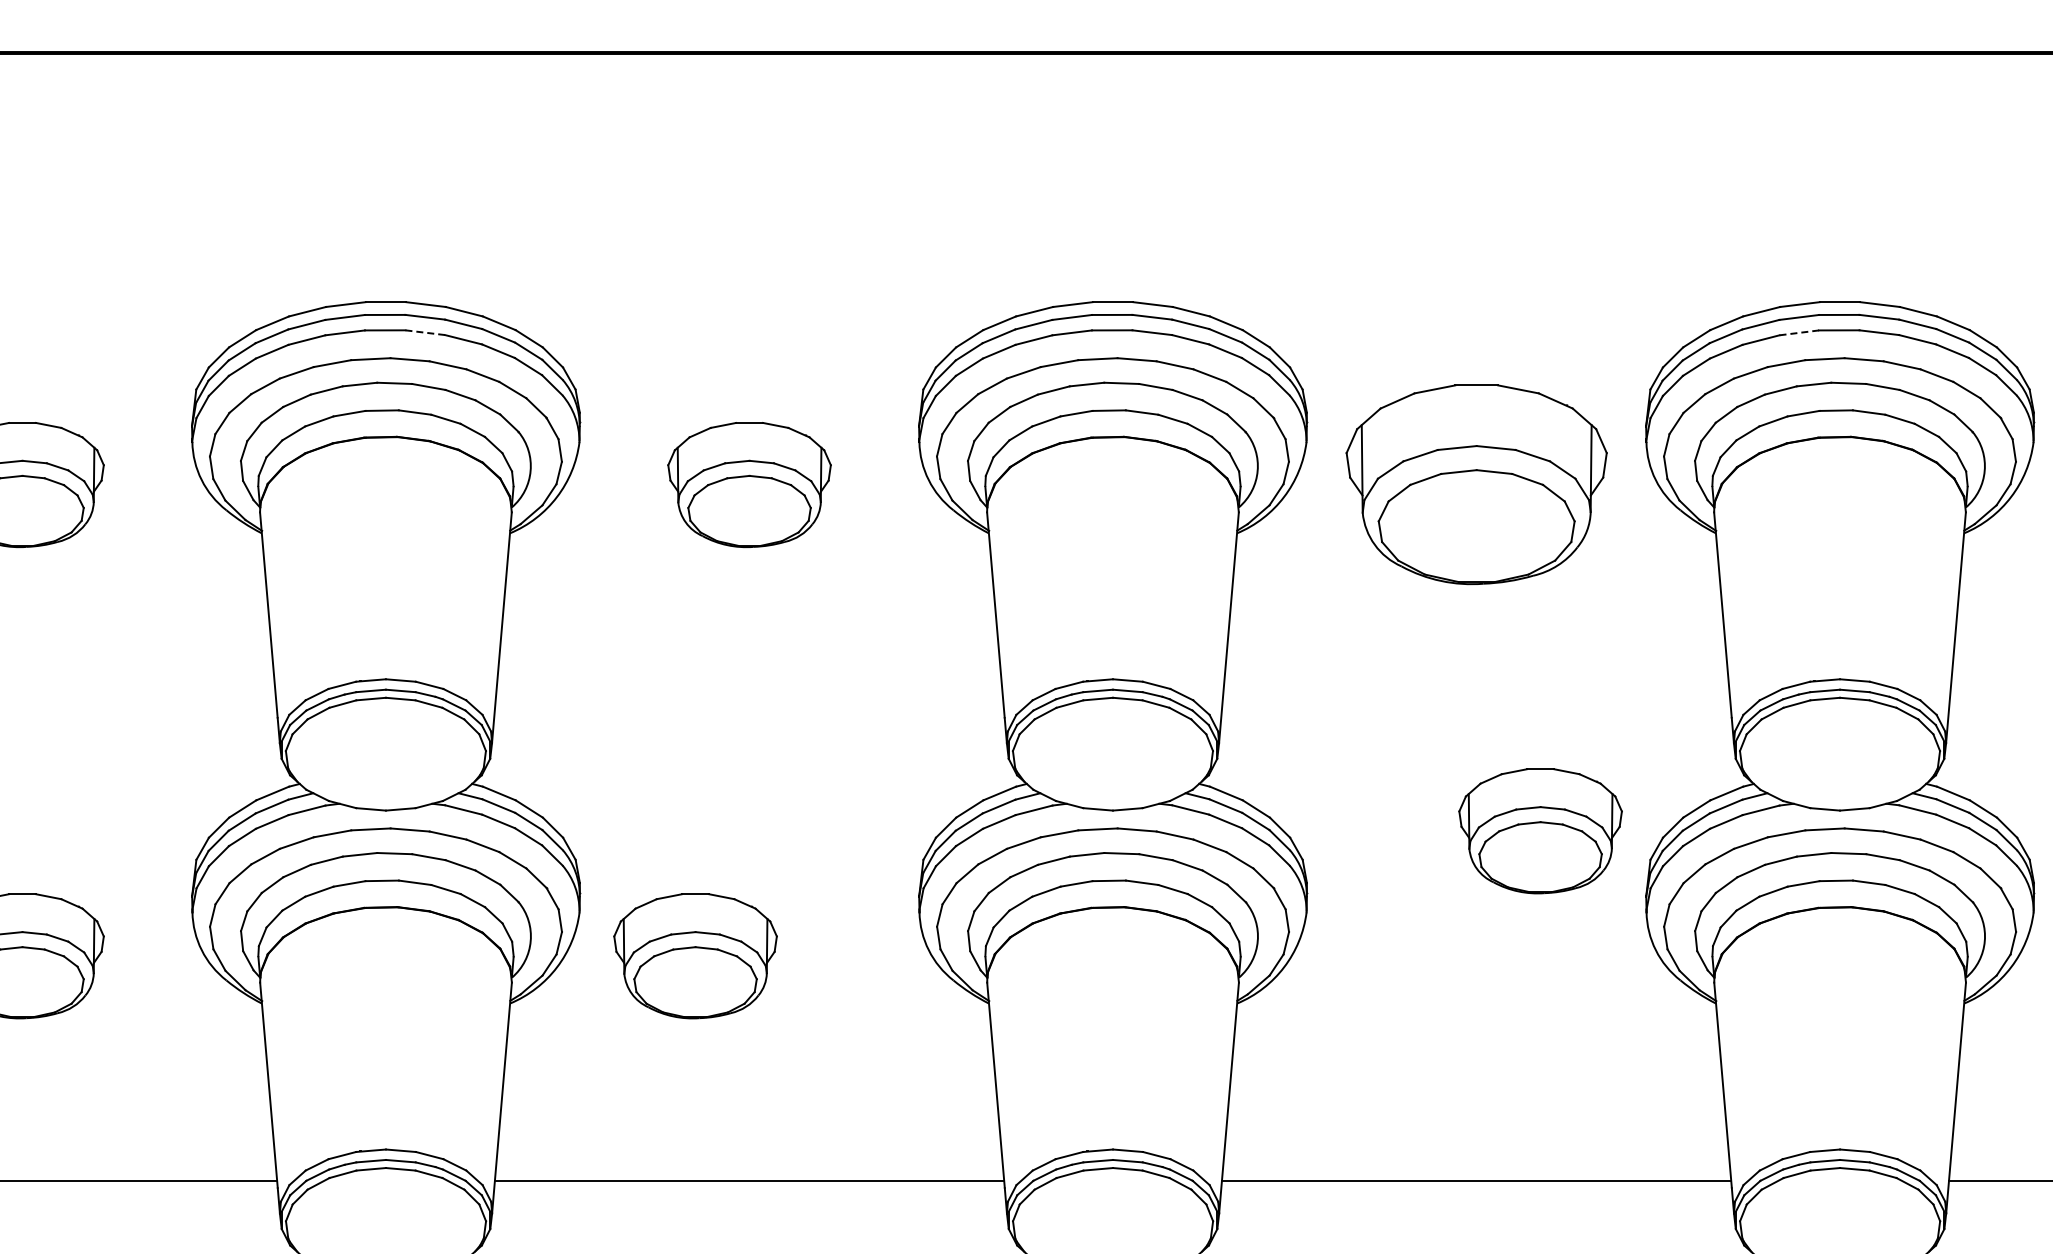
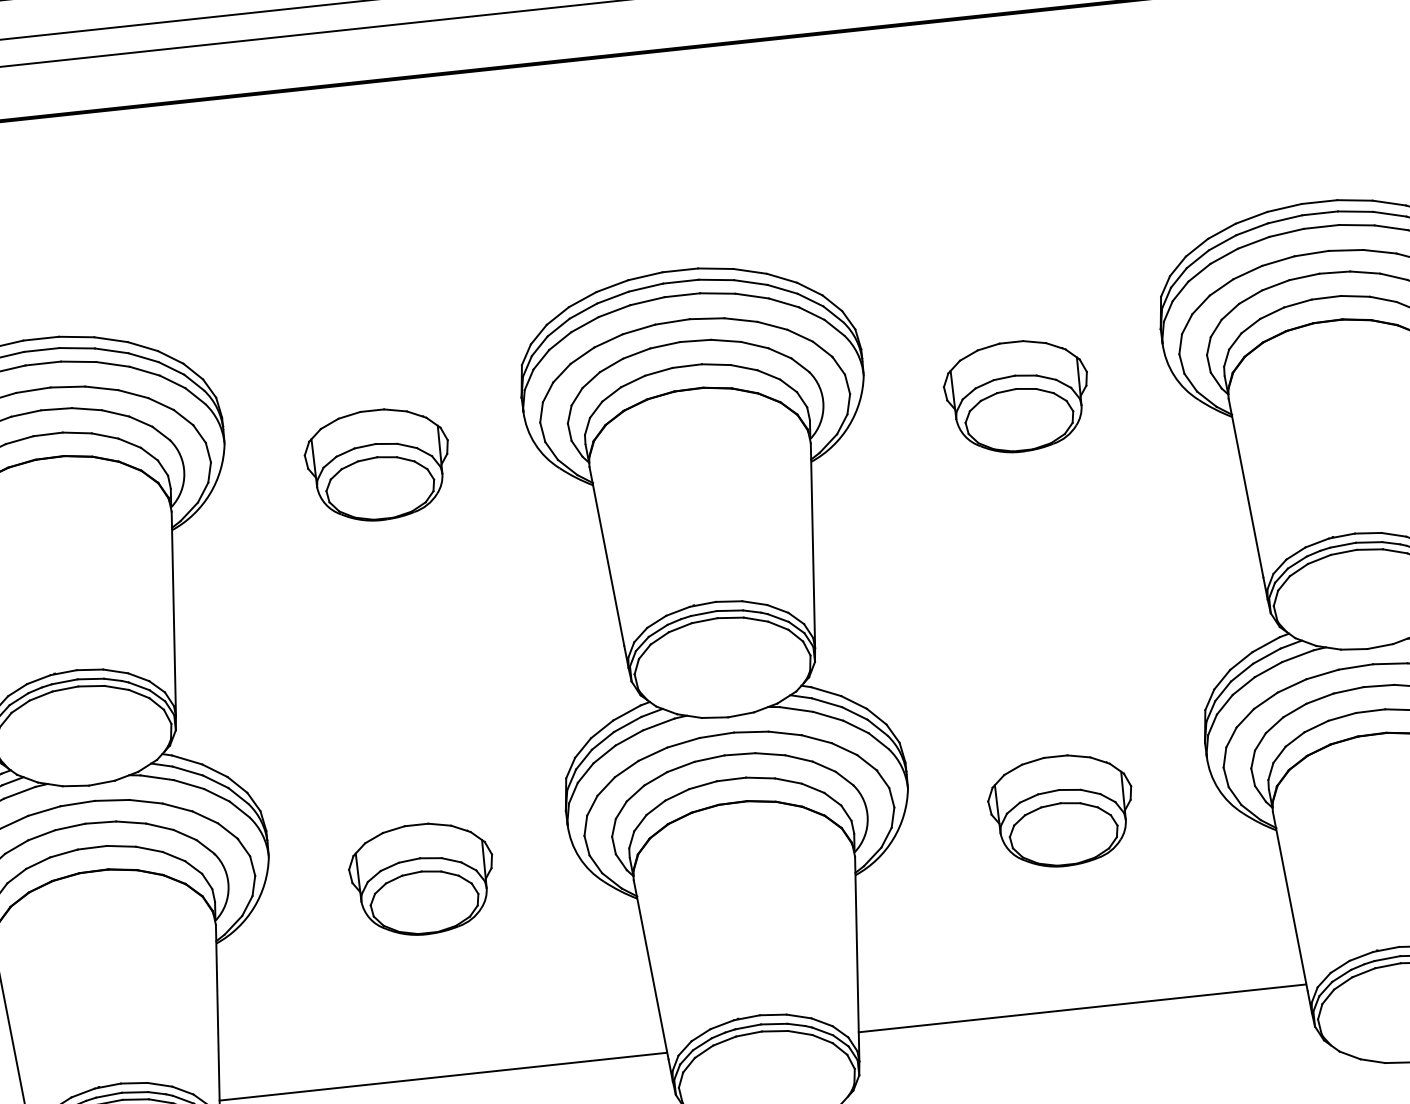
line: (425, 332) -> (78, 361), dashed -> solid
line: (1799, 332) -> (1286, 232), dashed -> solid
part: (1476, 485) -> (1017, 397), size x0.62
part: (1540, 831) -> (1061, 811), moved
part: (695, 956) -> (422, 879), moved

